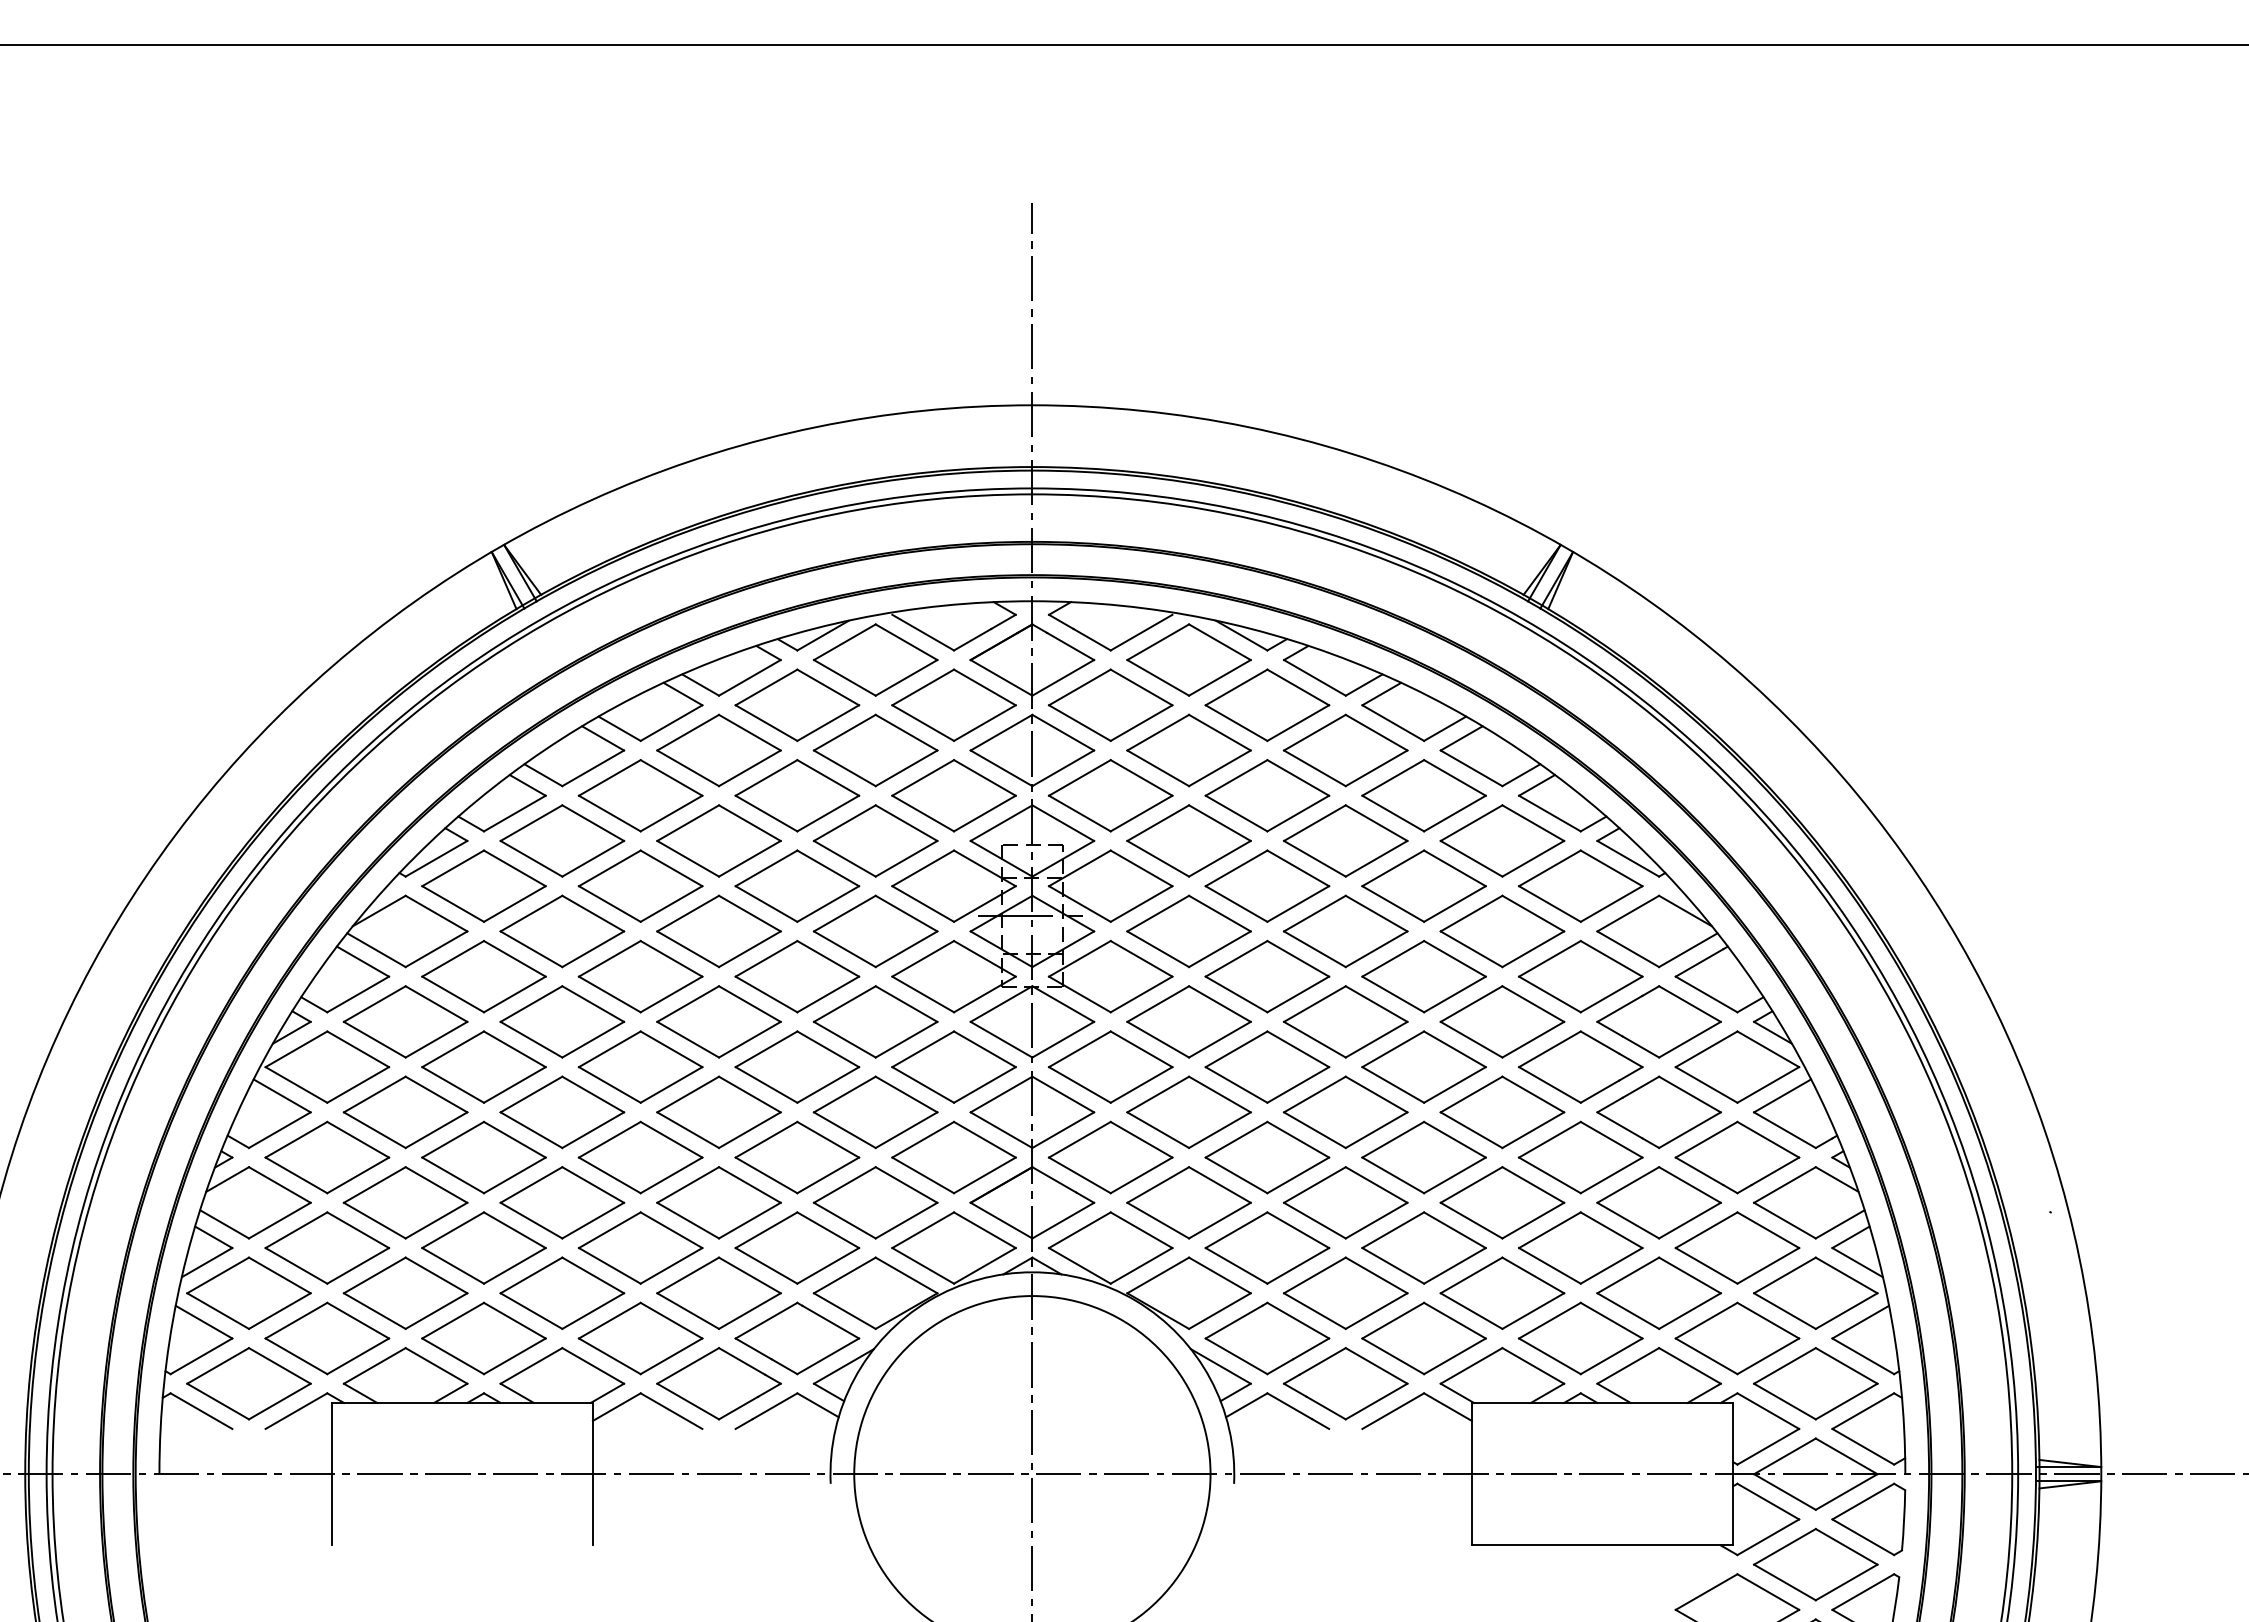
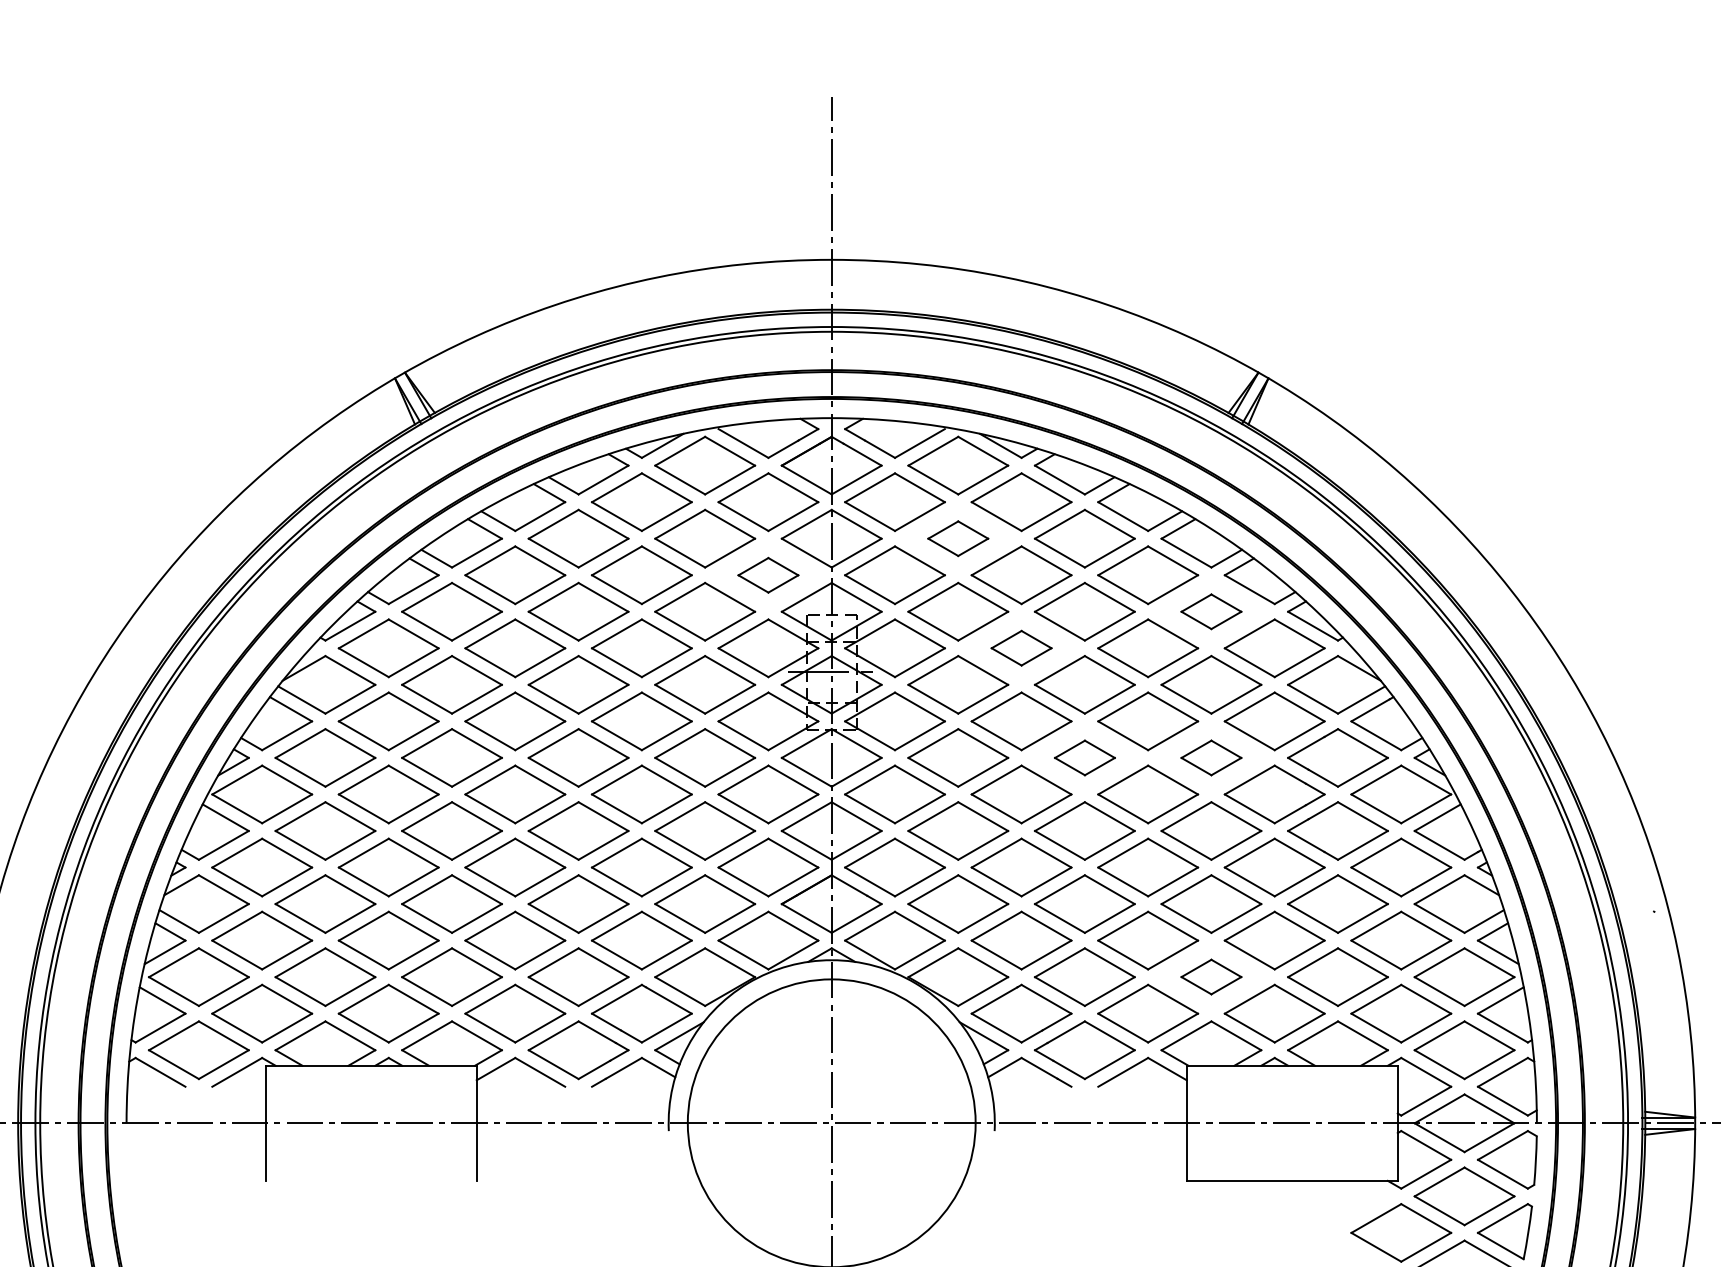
part: (1188, 750) -> (957, 538), size x0.6
part: (953, 795) -> (768, 575), size x0.6
part: (1502, 840) -> (1211, 611), size x0.6
part: (1267, 885) -> (1021, 647), size x0.6
part: (1345, 1021) -> (1084, 757), size x0.6
part: (1502, 1021) -> (1211, 757), size x0.6
part: (1502, 1292) -> (1211, 976), size x0.6

